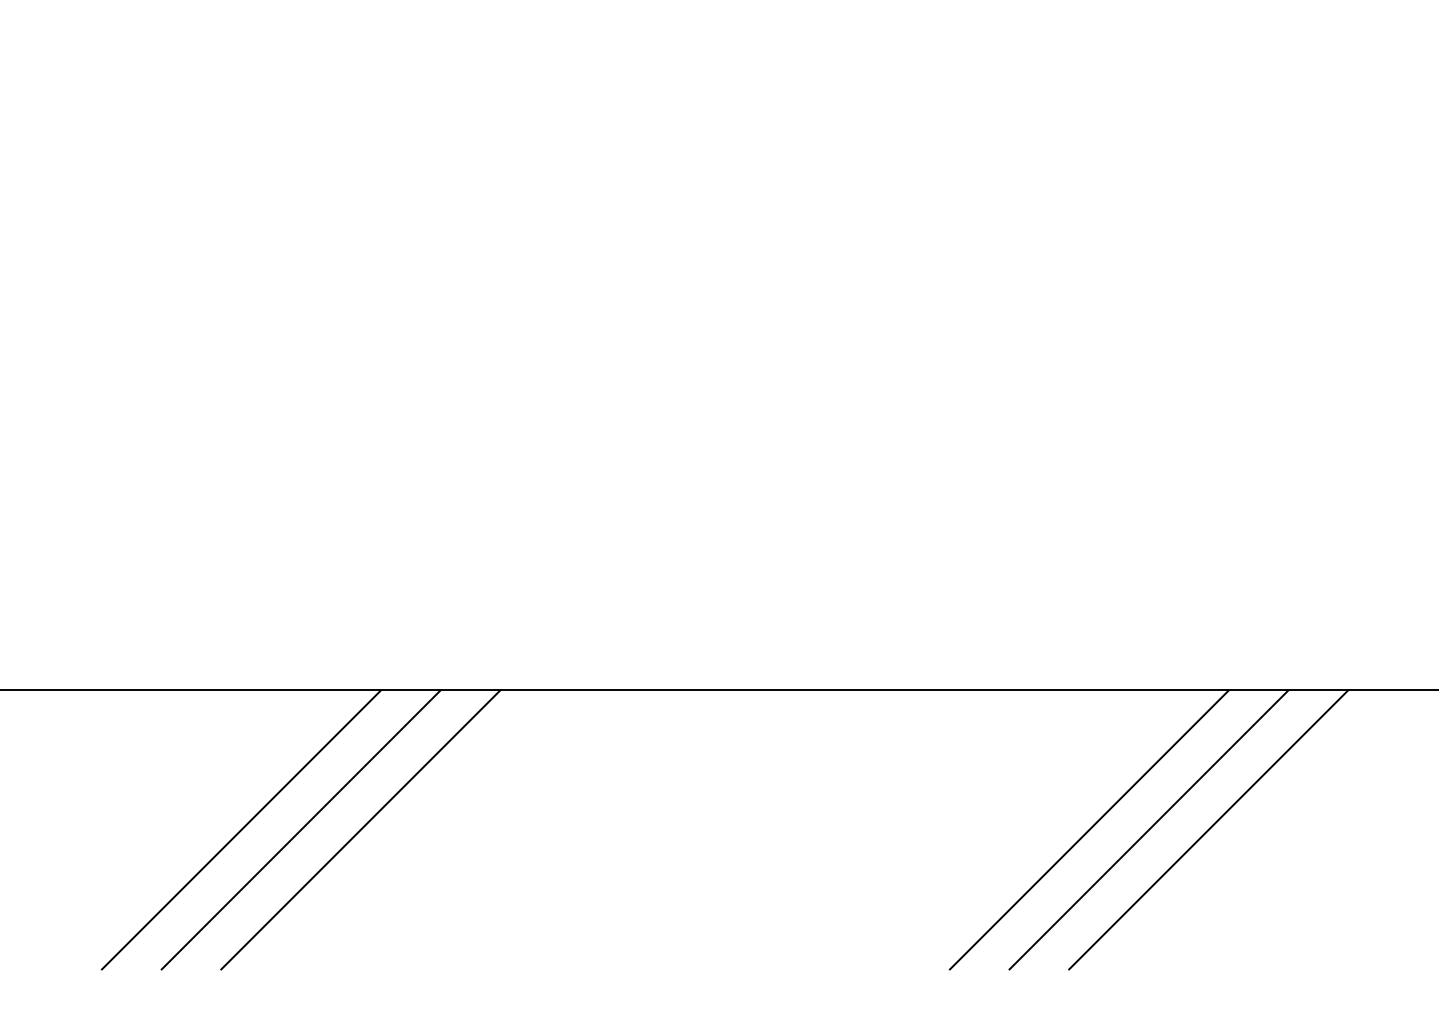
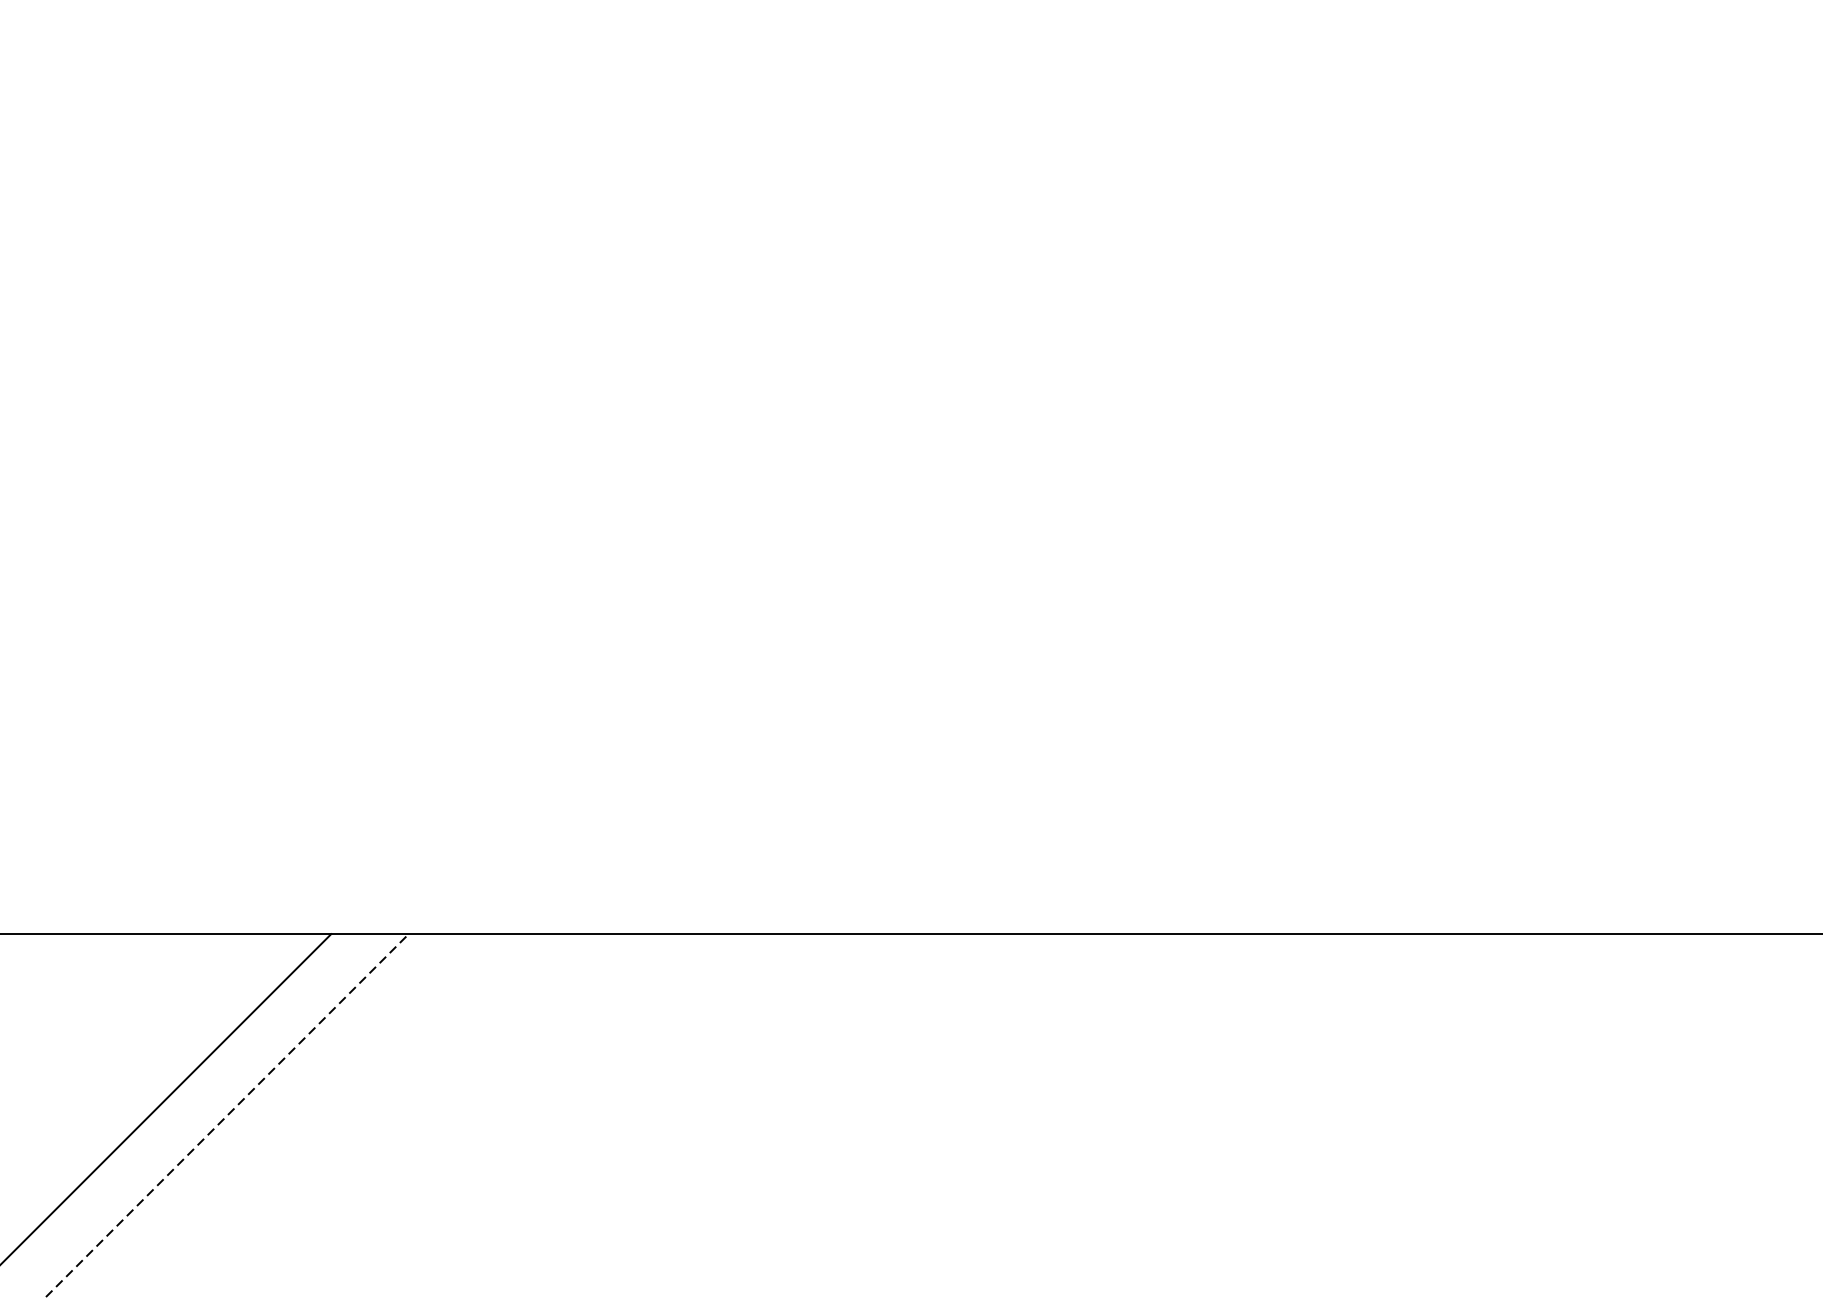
line: (301, 829) -> (227, 1115), solid -> dashed
line: (360, 829) -> (304, 1115), removed
line: (1088, 829) -> (1251, 1115), removed
line: (1148, 829) -> (1329, 1115), removed
line: (1208, 829) -> (1407, 1115), removed

